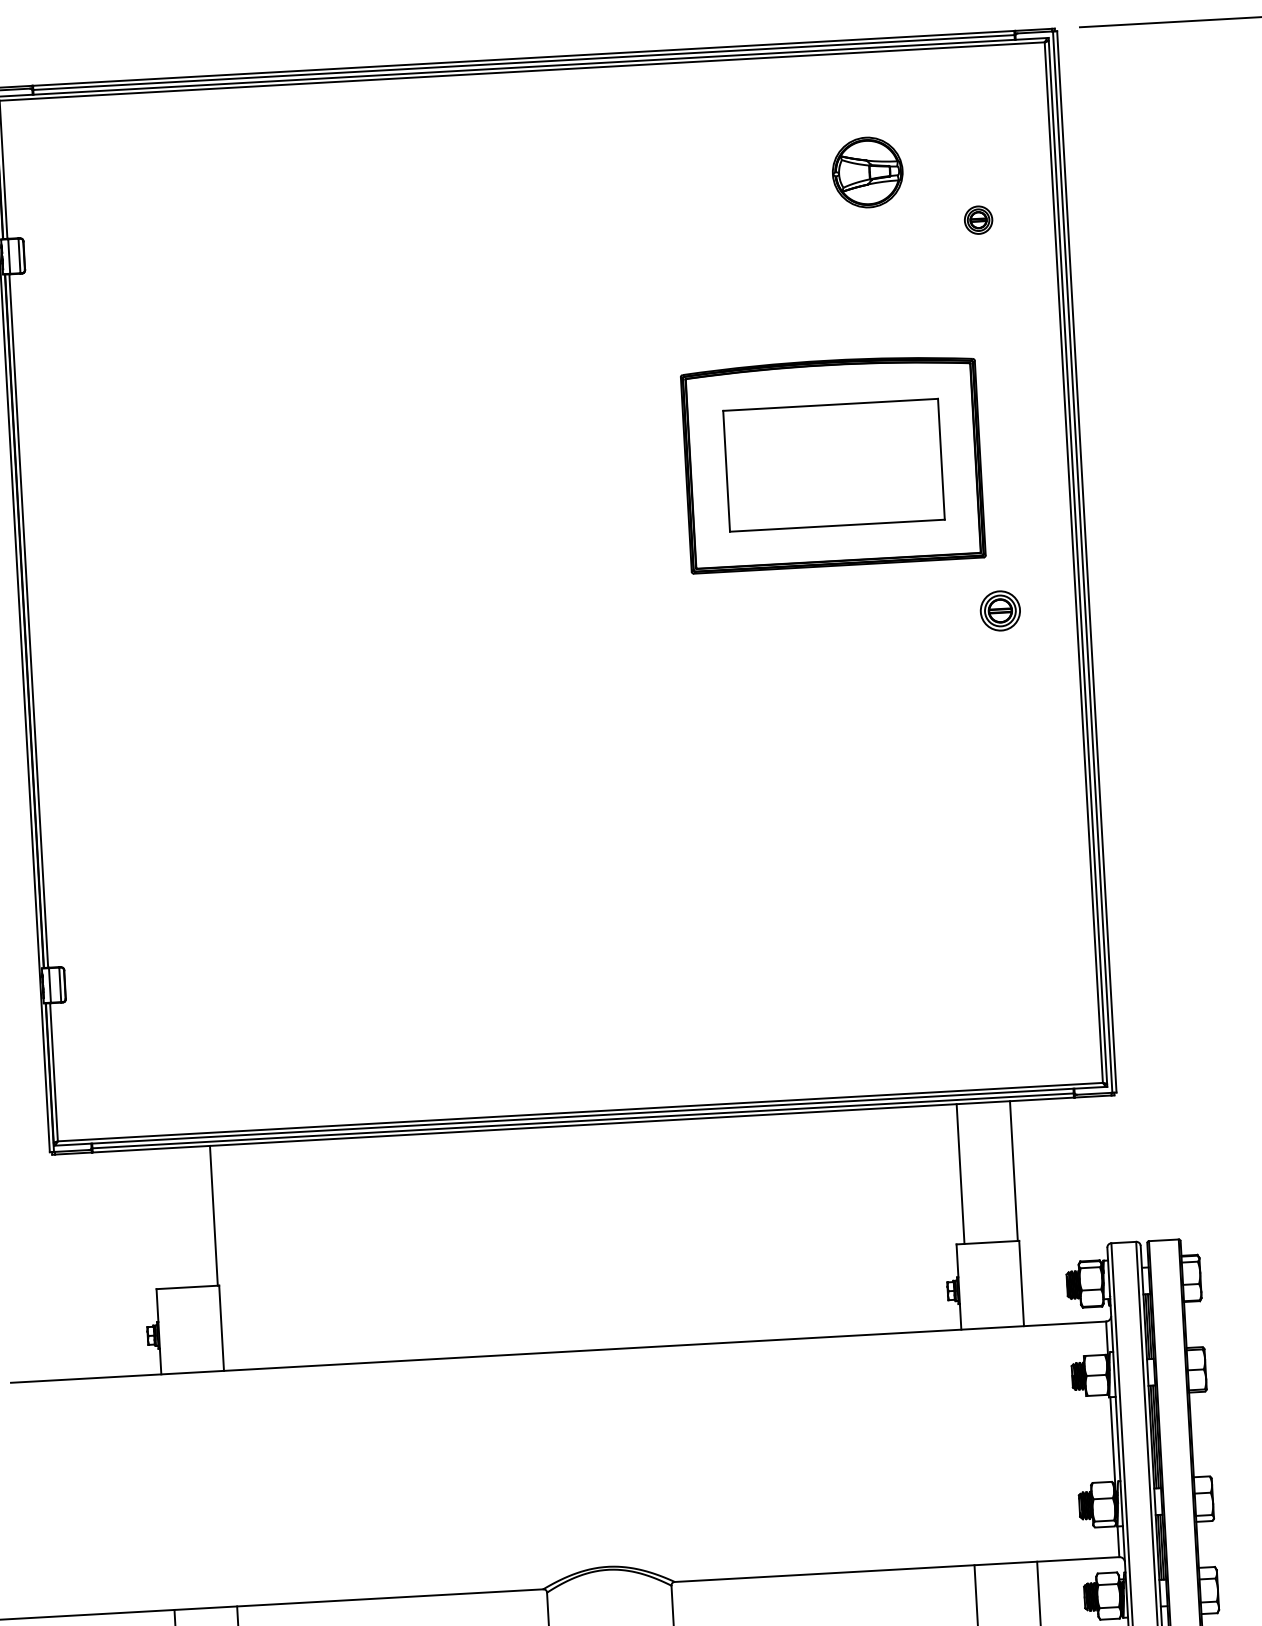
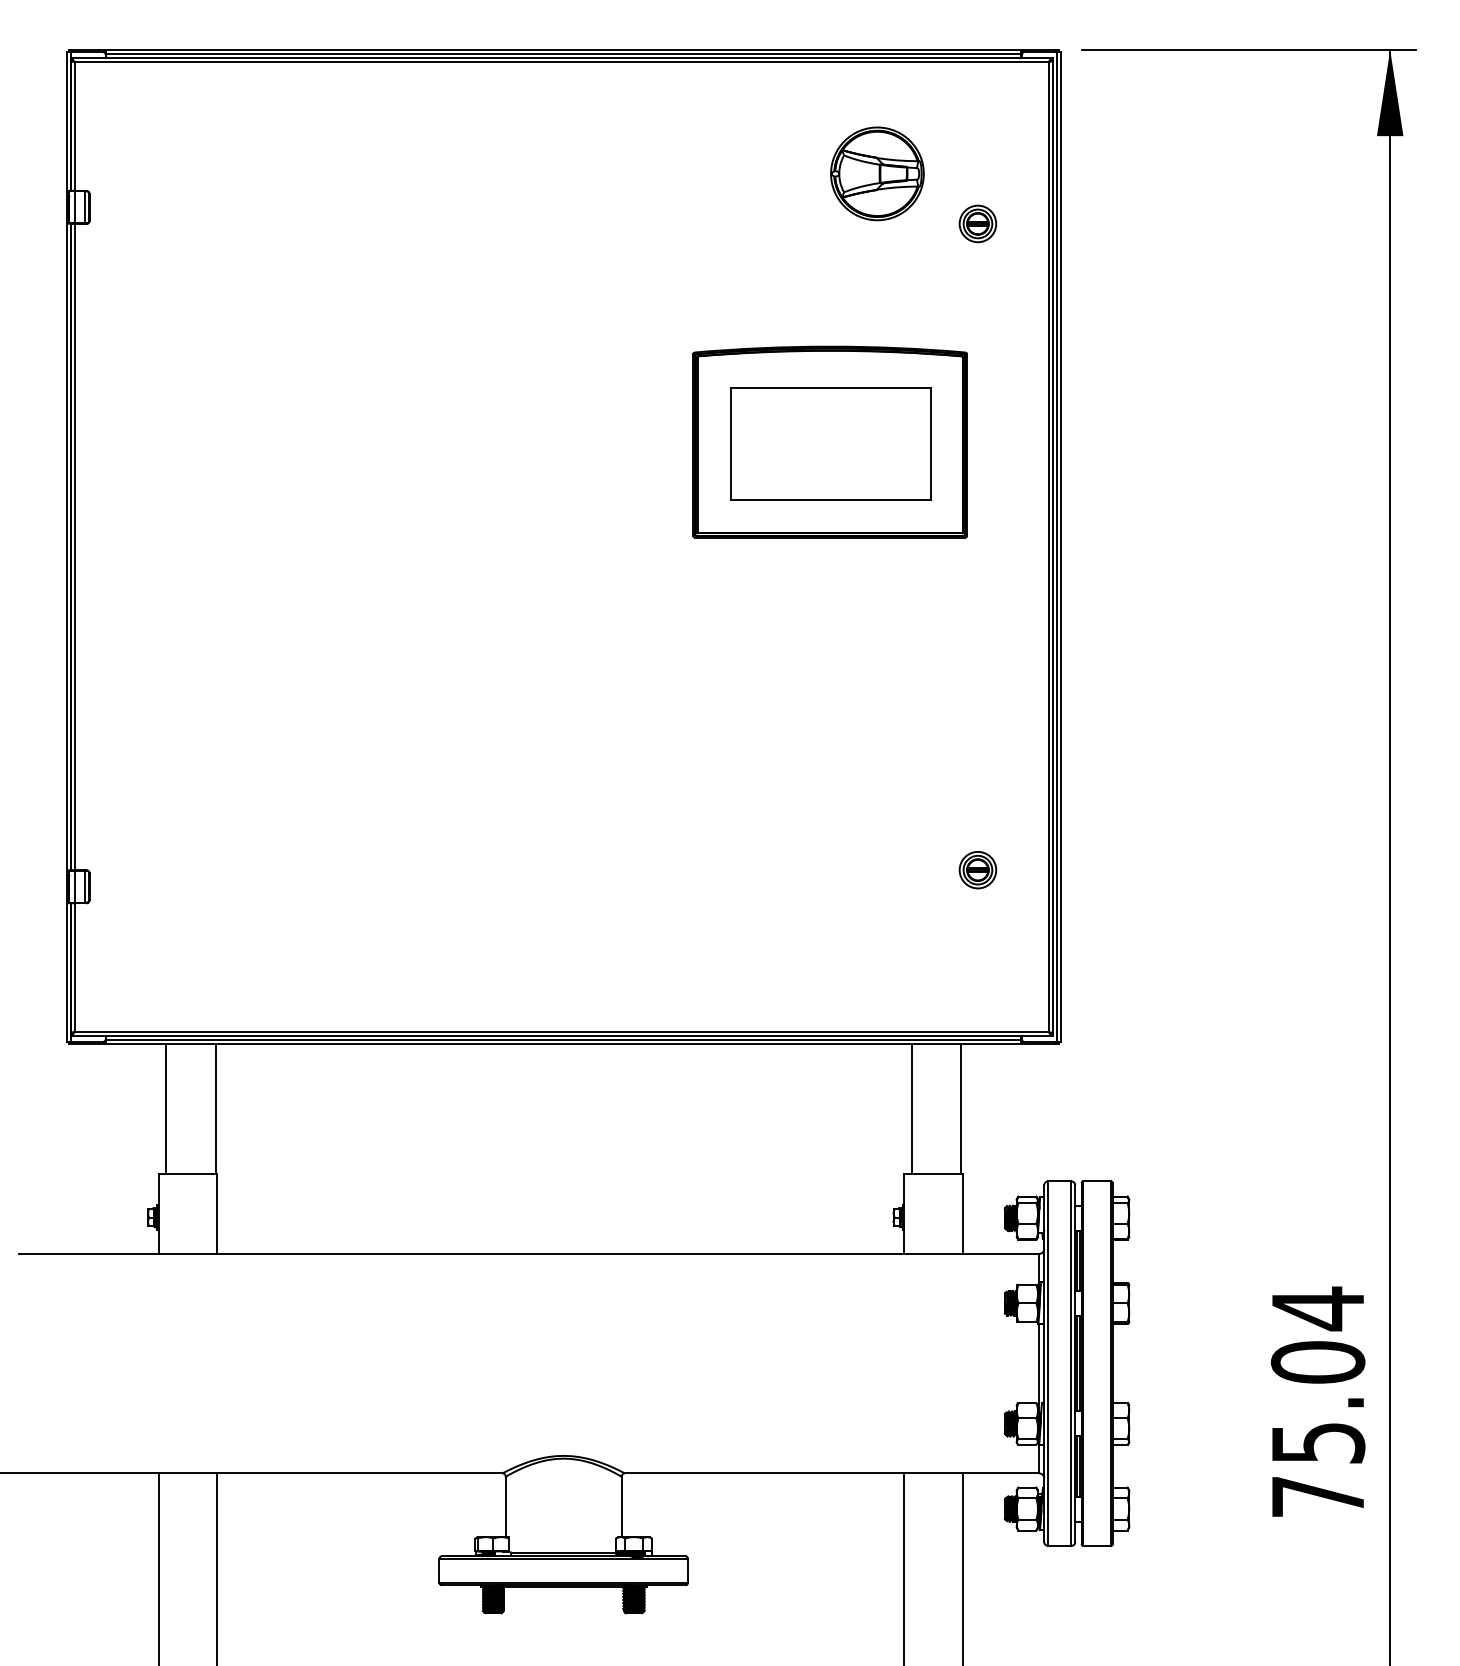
part: (867, 172) -> (877, 173), size x1.43
part: (978, 219) -> (977, 223), size x1.43
part: (999, 611) -> (977, 870), moved
line: (161, 1218) -> (166, 1109), added

